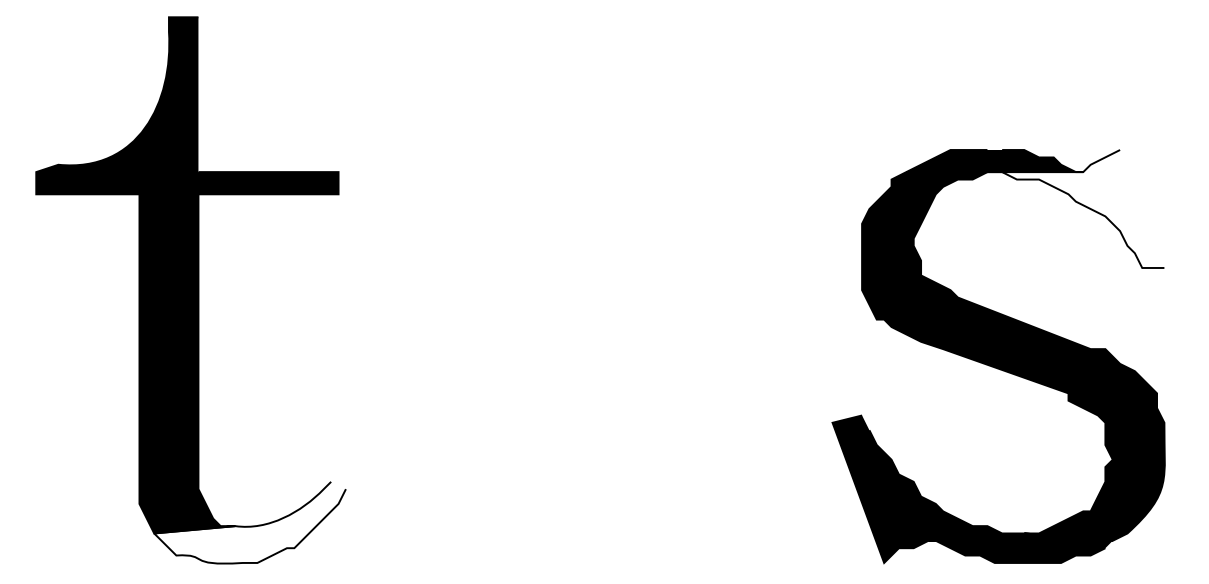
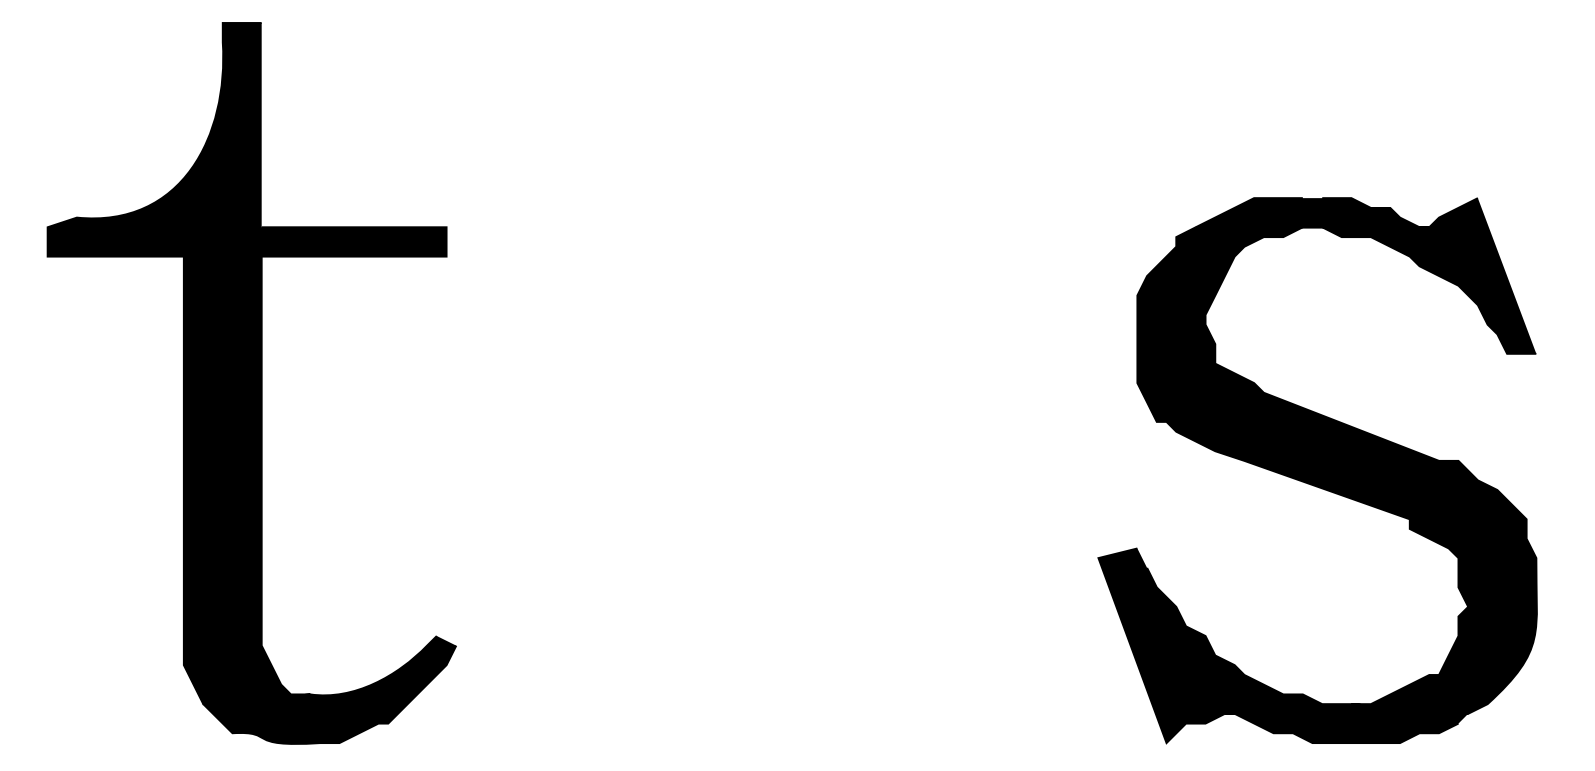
fill: (1035, 208) -> (1366, 275), added
fill: (249, 522) -> (329, 689), added

